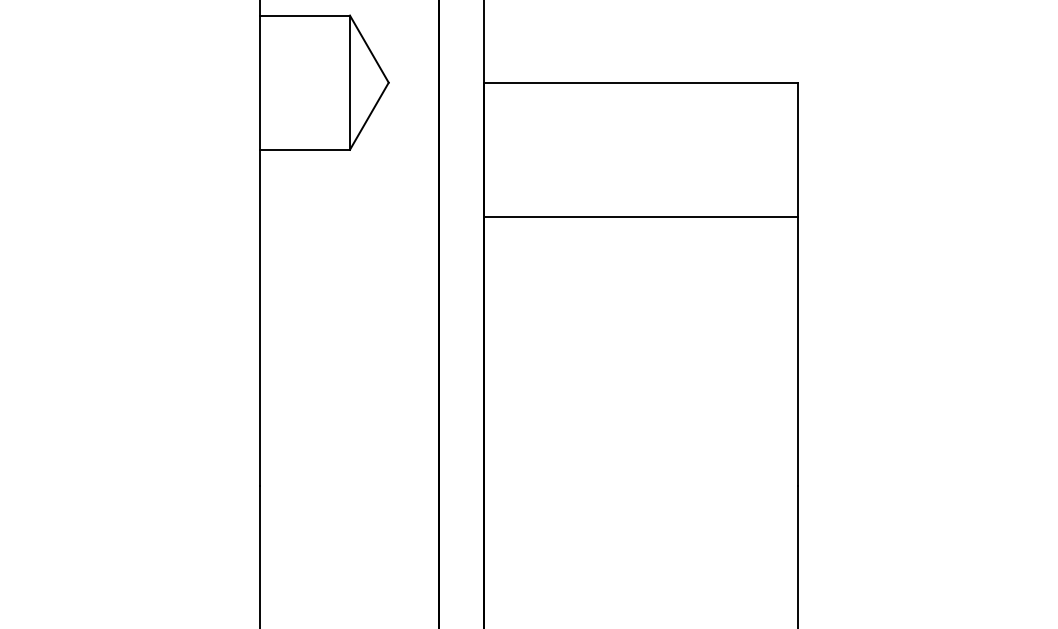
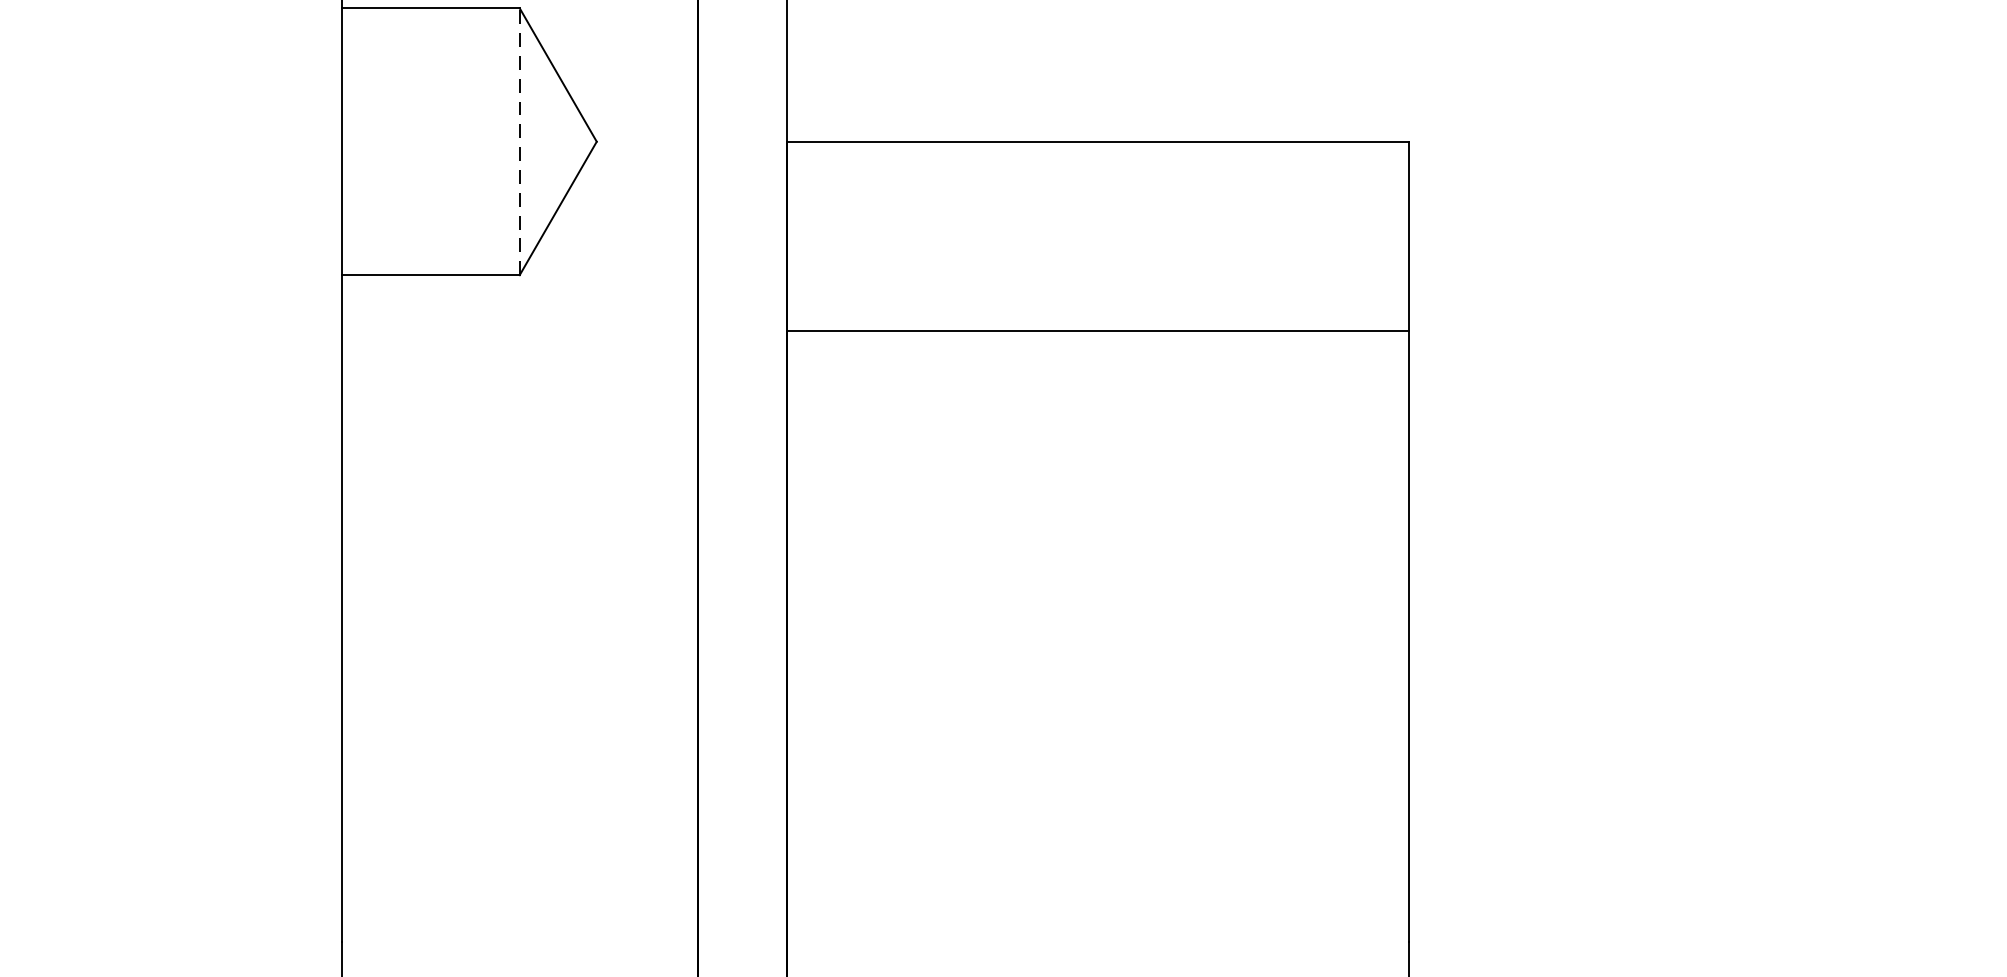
line: (349, 82) -> (518, 141), solid -> dashed
line: (640, 216) -> (1097, 330), moved

